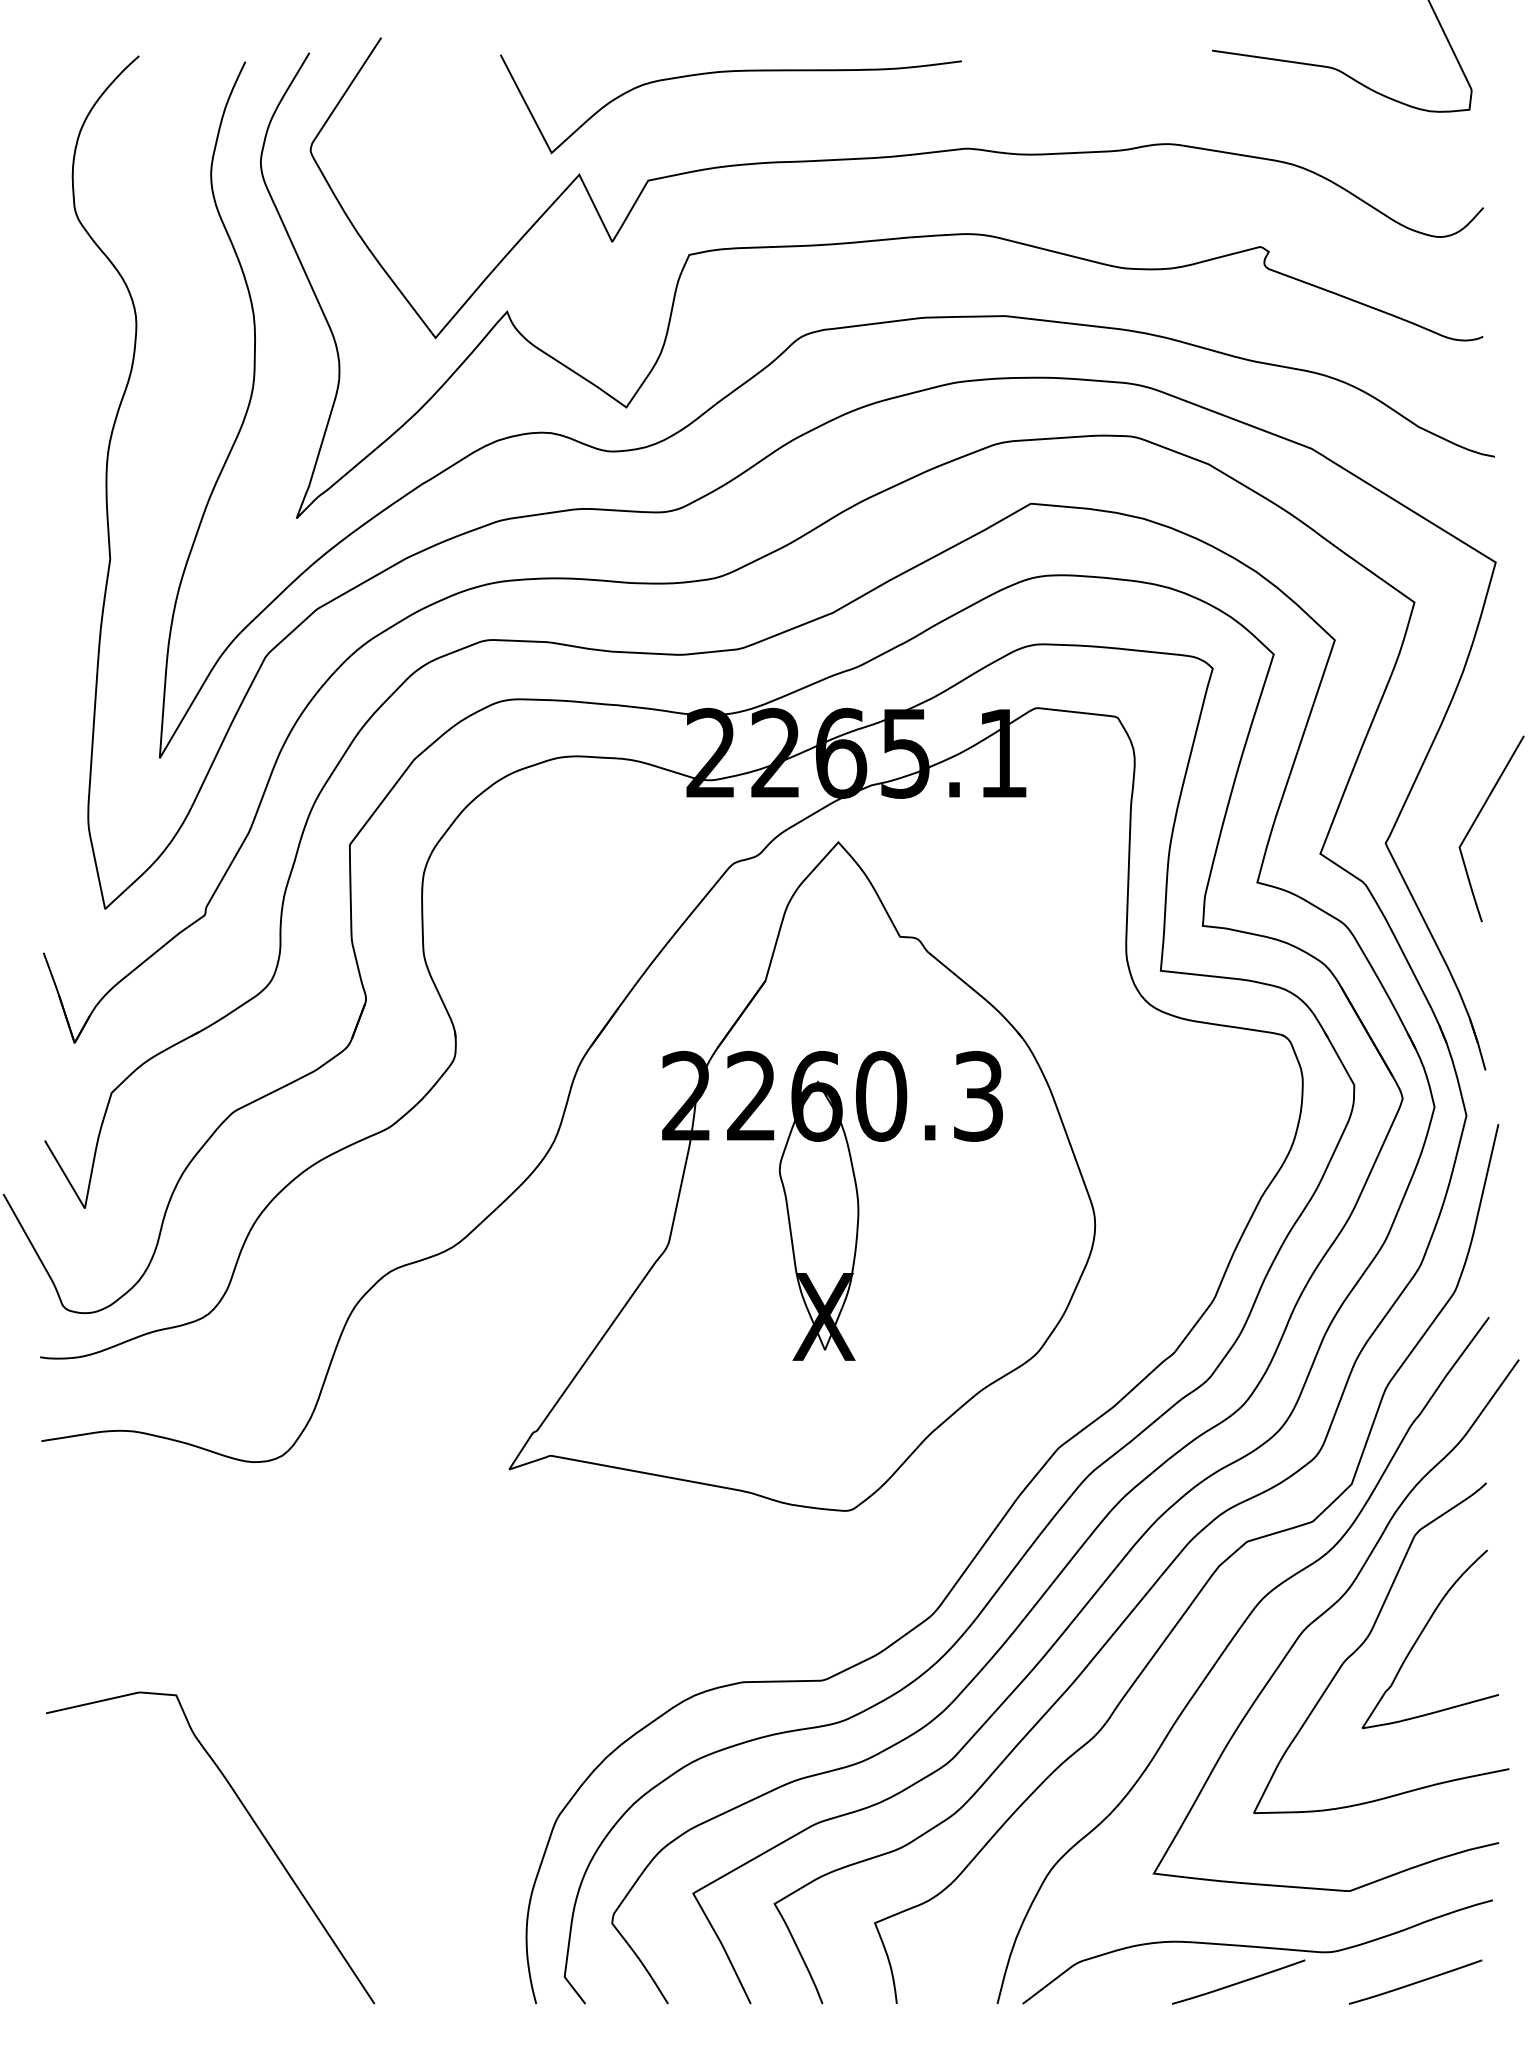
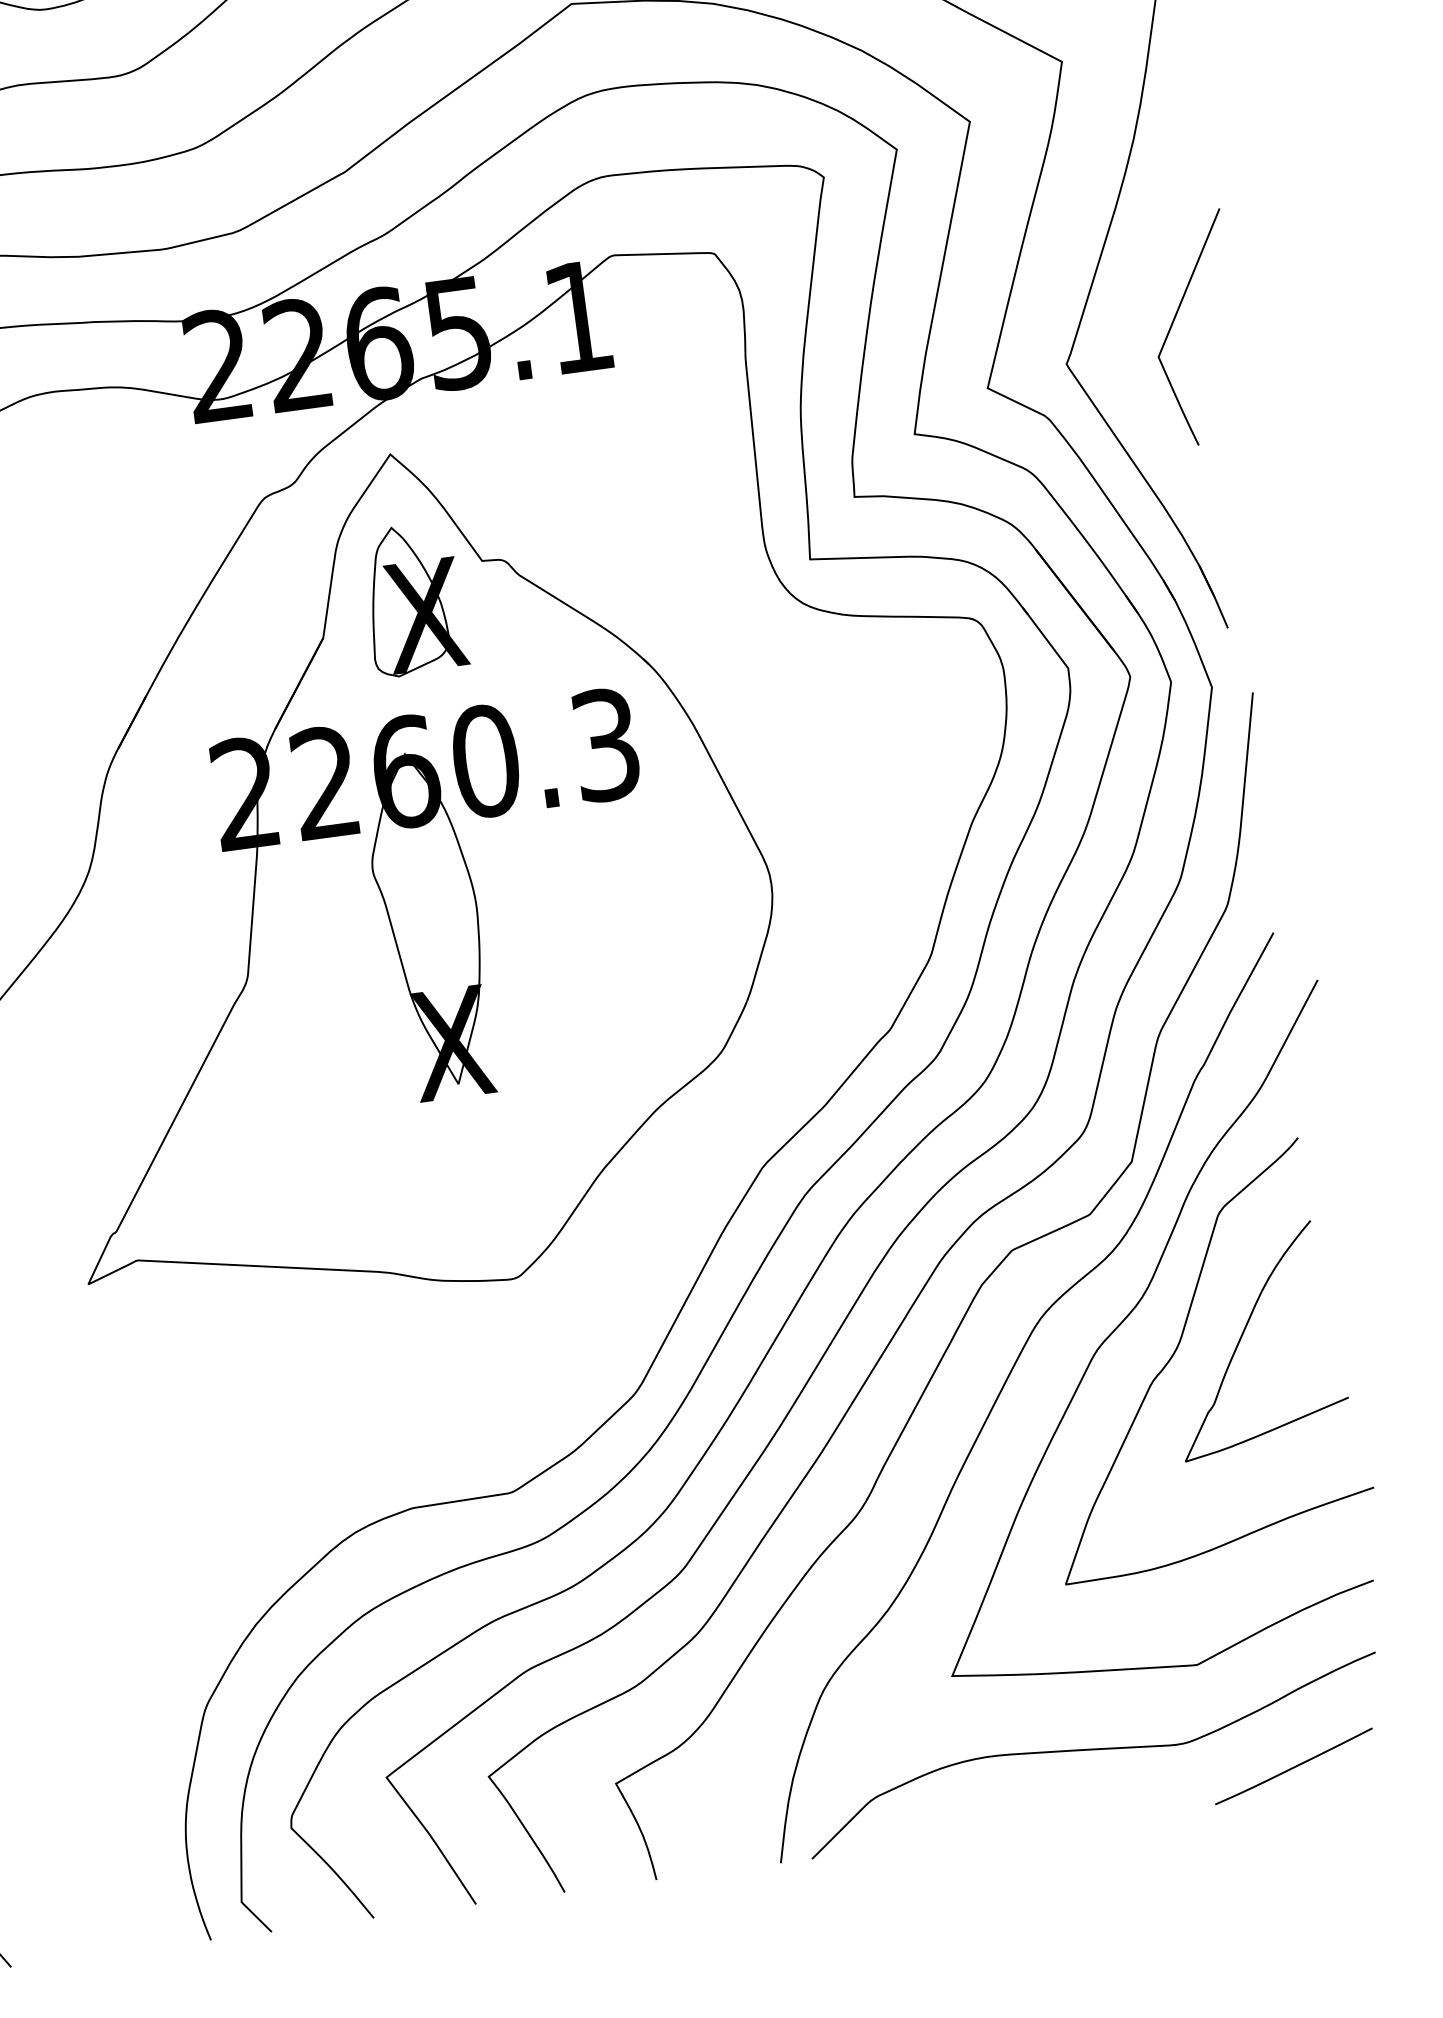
part: (841, 959) -> (413, 598), added
line: (1239, 1981) -> (1076, 1795), removed

